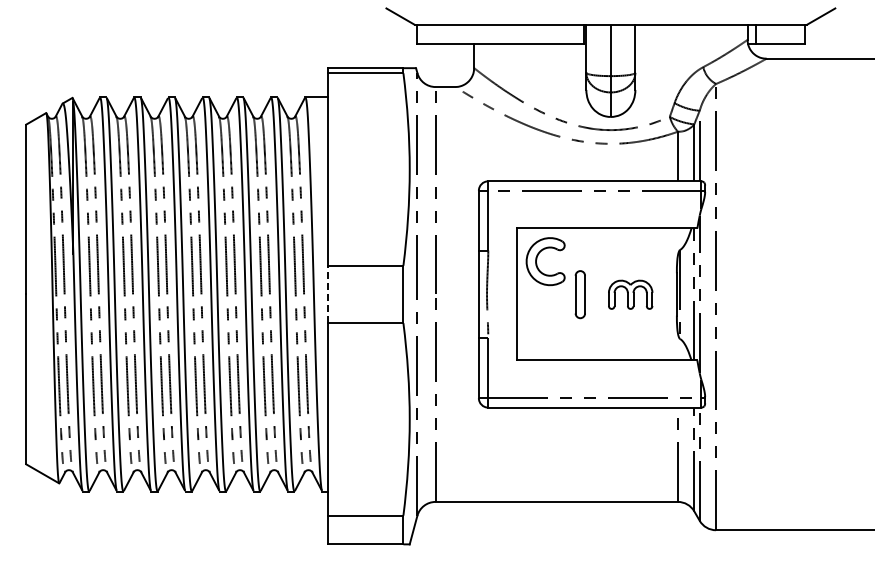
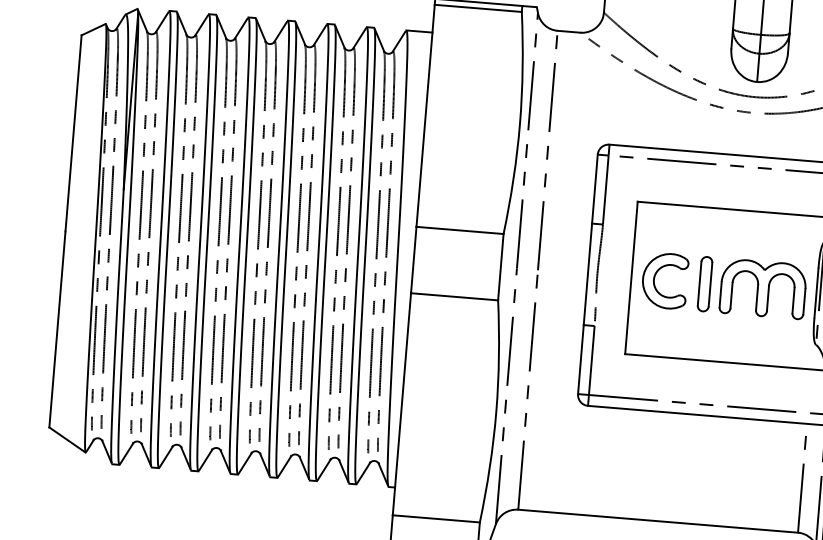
part: (537, 259) -> (655, 277), moved
line: (327, 294) -> (413, 260), dashed -> solid
part: (630, 294) -> (762, 288), size x1.67

